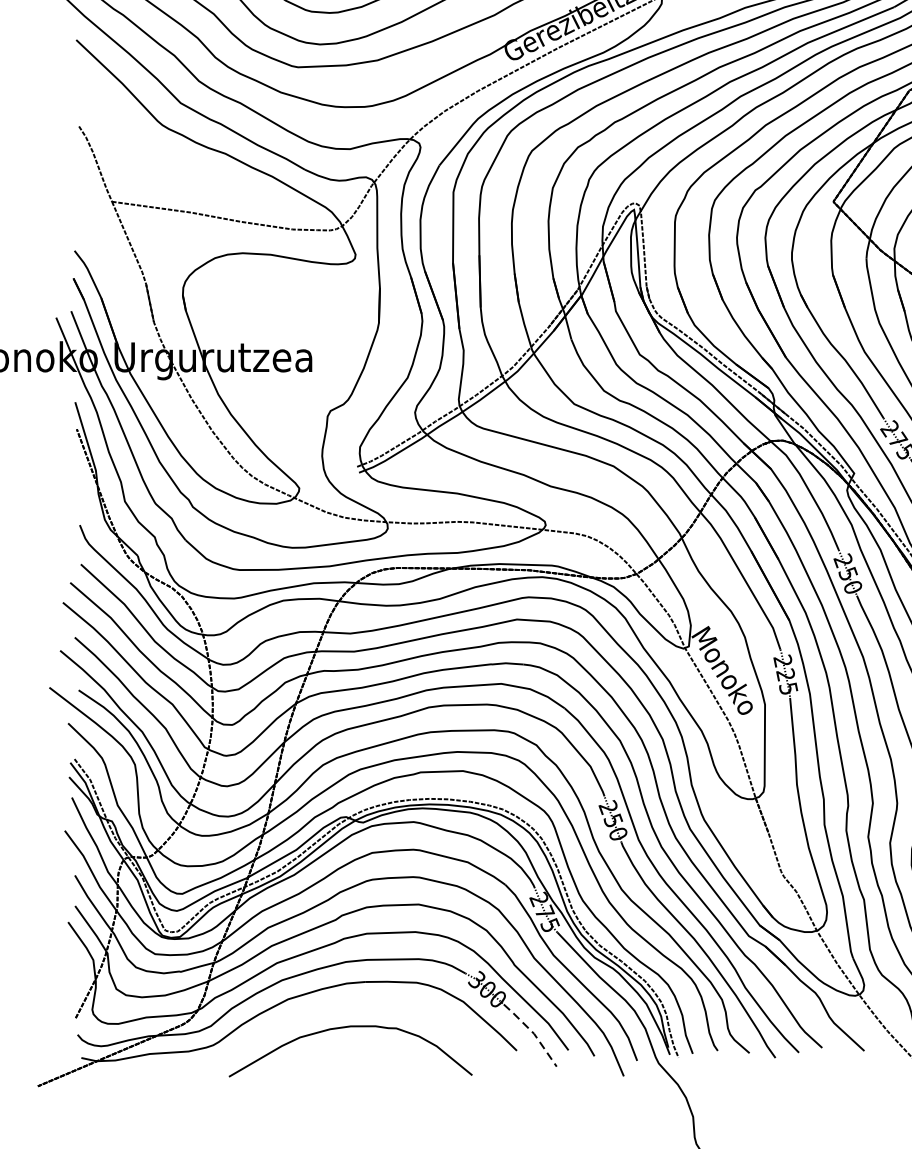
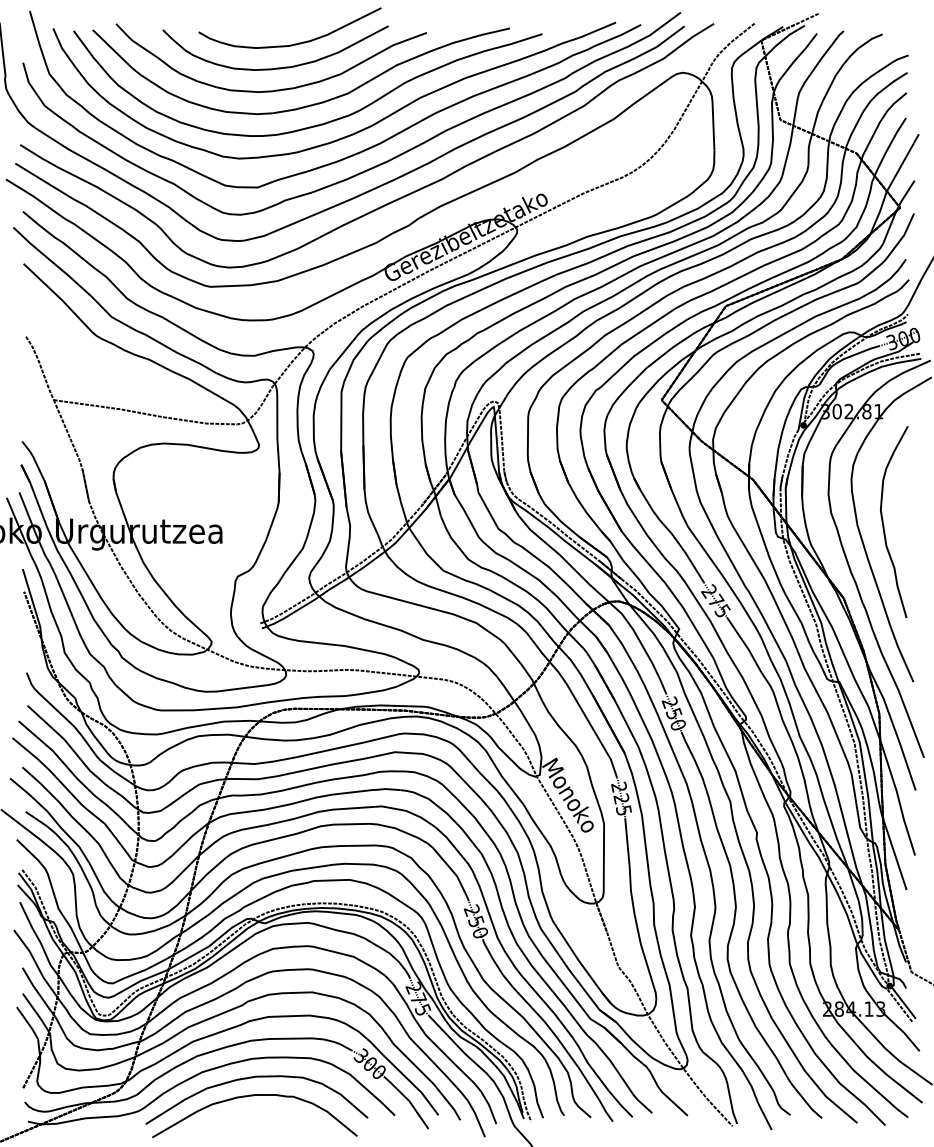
curve: (347, 1006) -> (252, 1078), added
line: (532, 1032) -> (408, 1100), dashed -> solid

